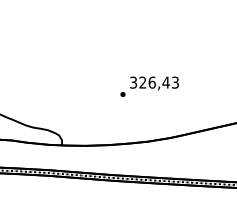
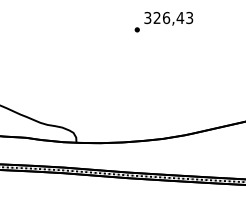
text: (149, 87) -> (163, 22), moved

